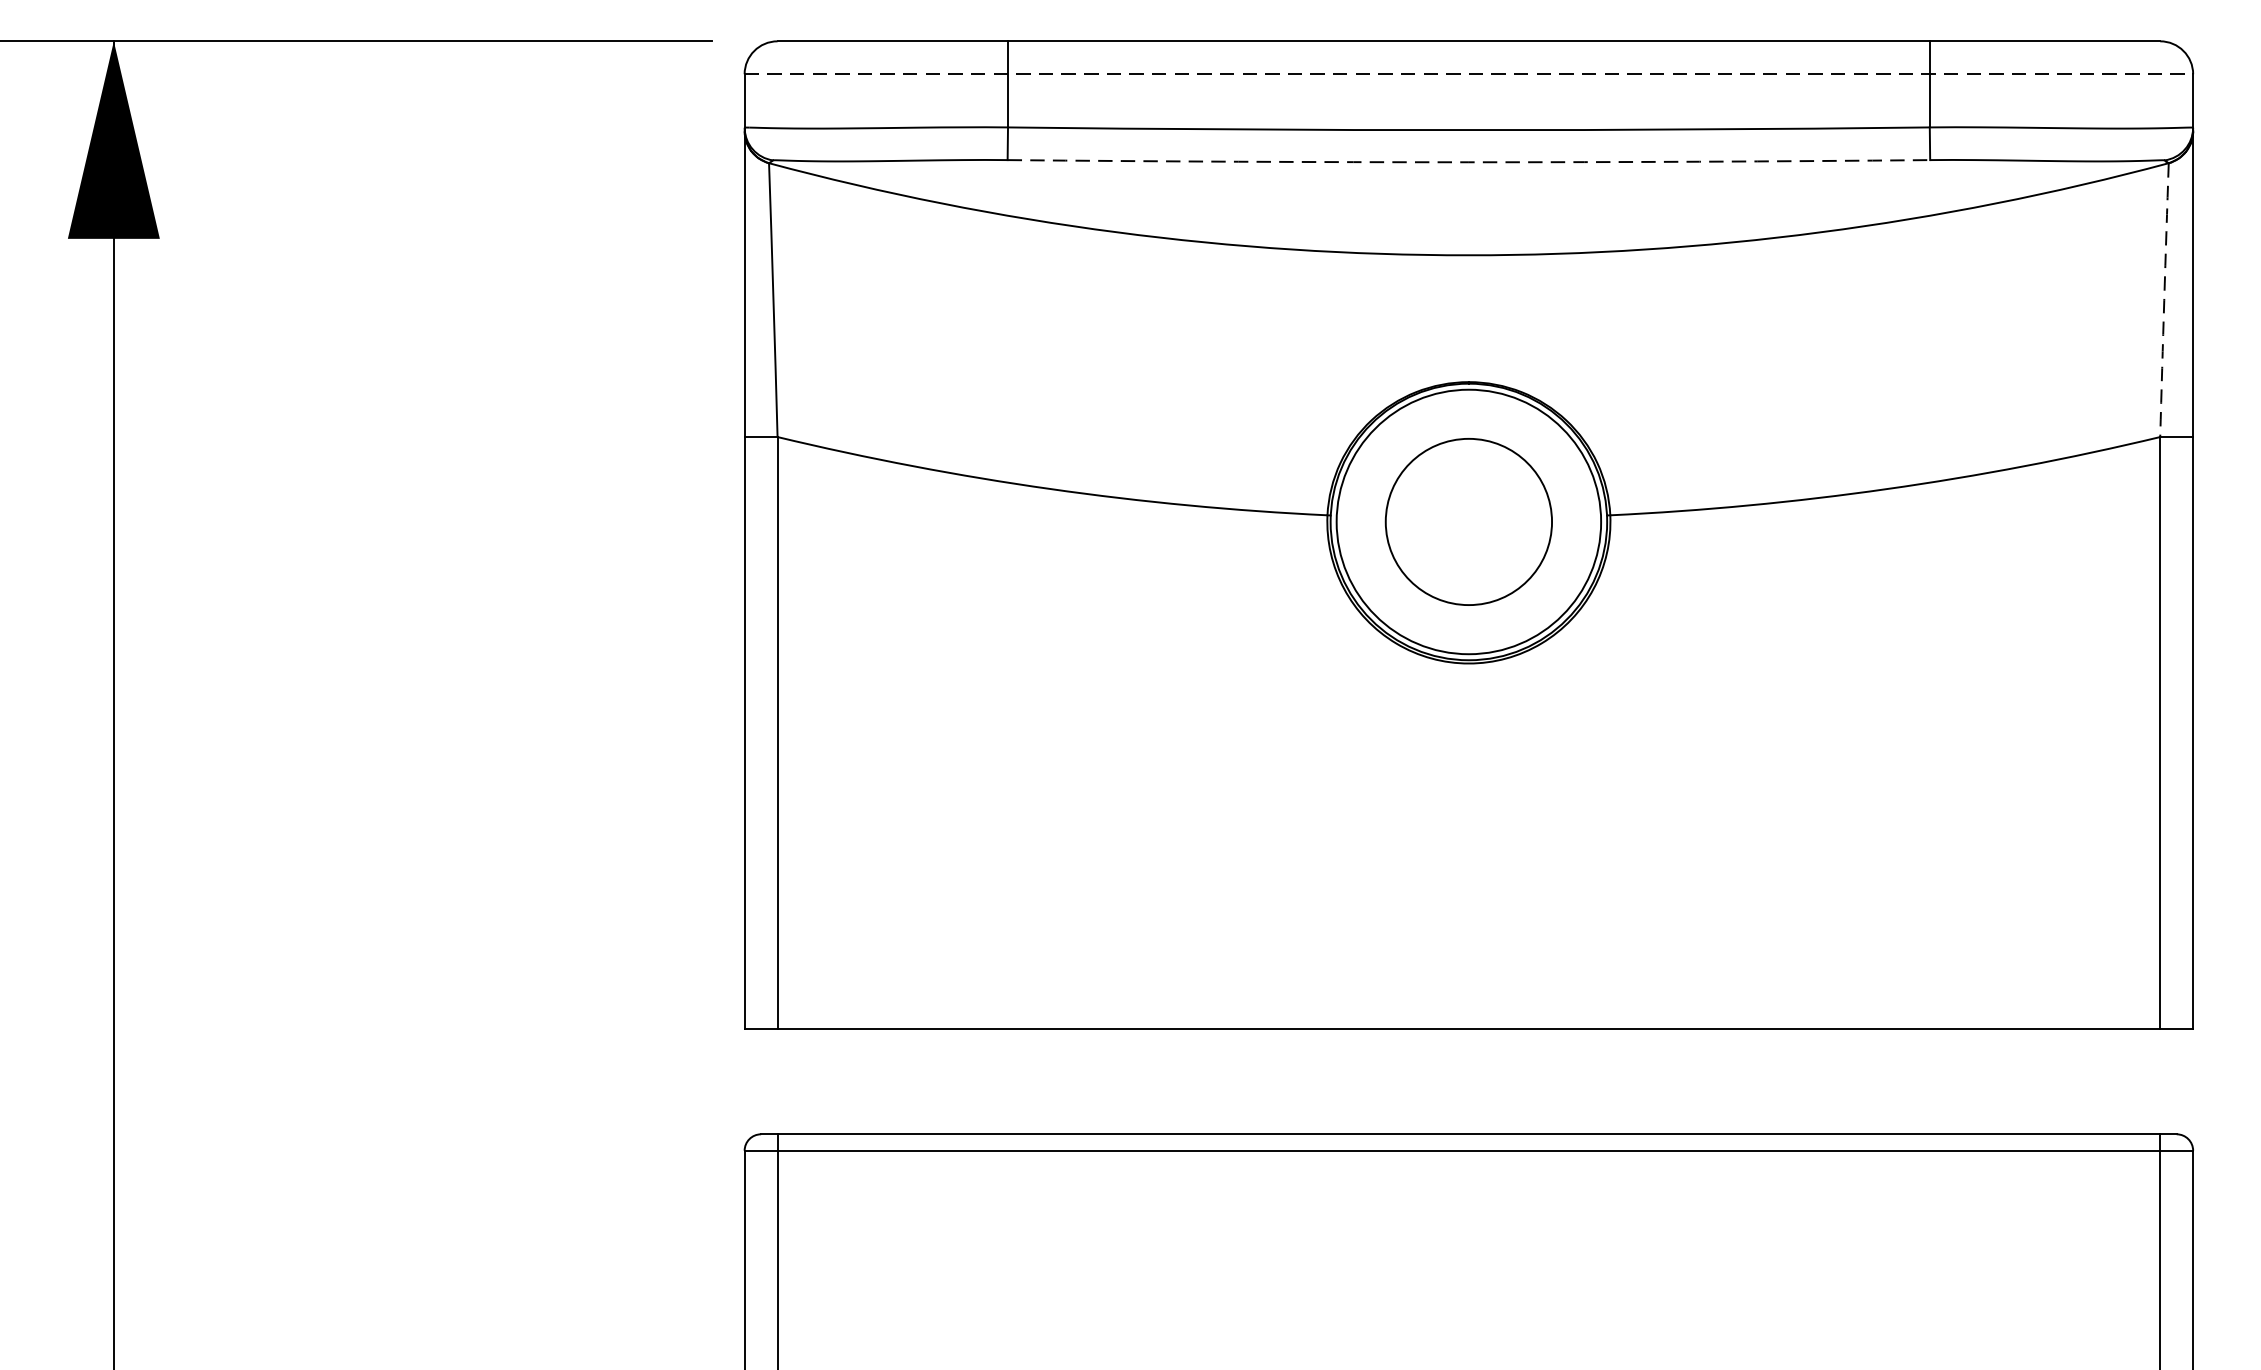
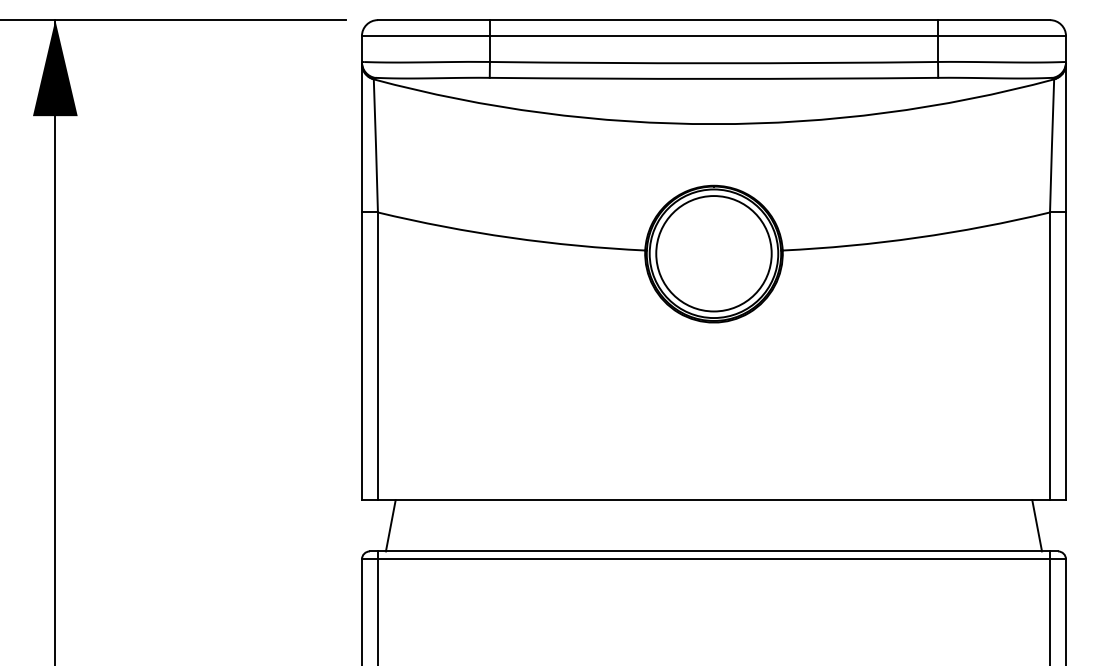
line: (1469, 75) -> (714, 36), dashed -> solid
arc: (1467, 161) -> (713, 78), dashed -> solid
arc: (2163, 299) -> (1051, 145), dashed -> solid
circle: (1467, 521) -> (713, 253), size x1.43
line: (803, 1081) -> (390, 525), added
line: (2134, 1081) -> (1037, 525), added

